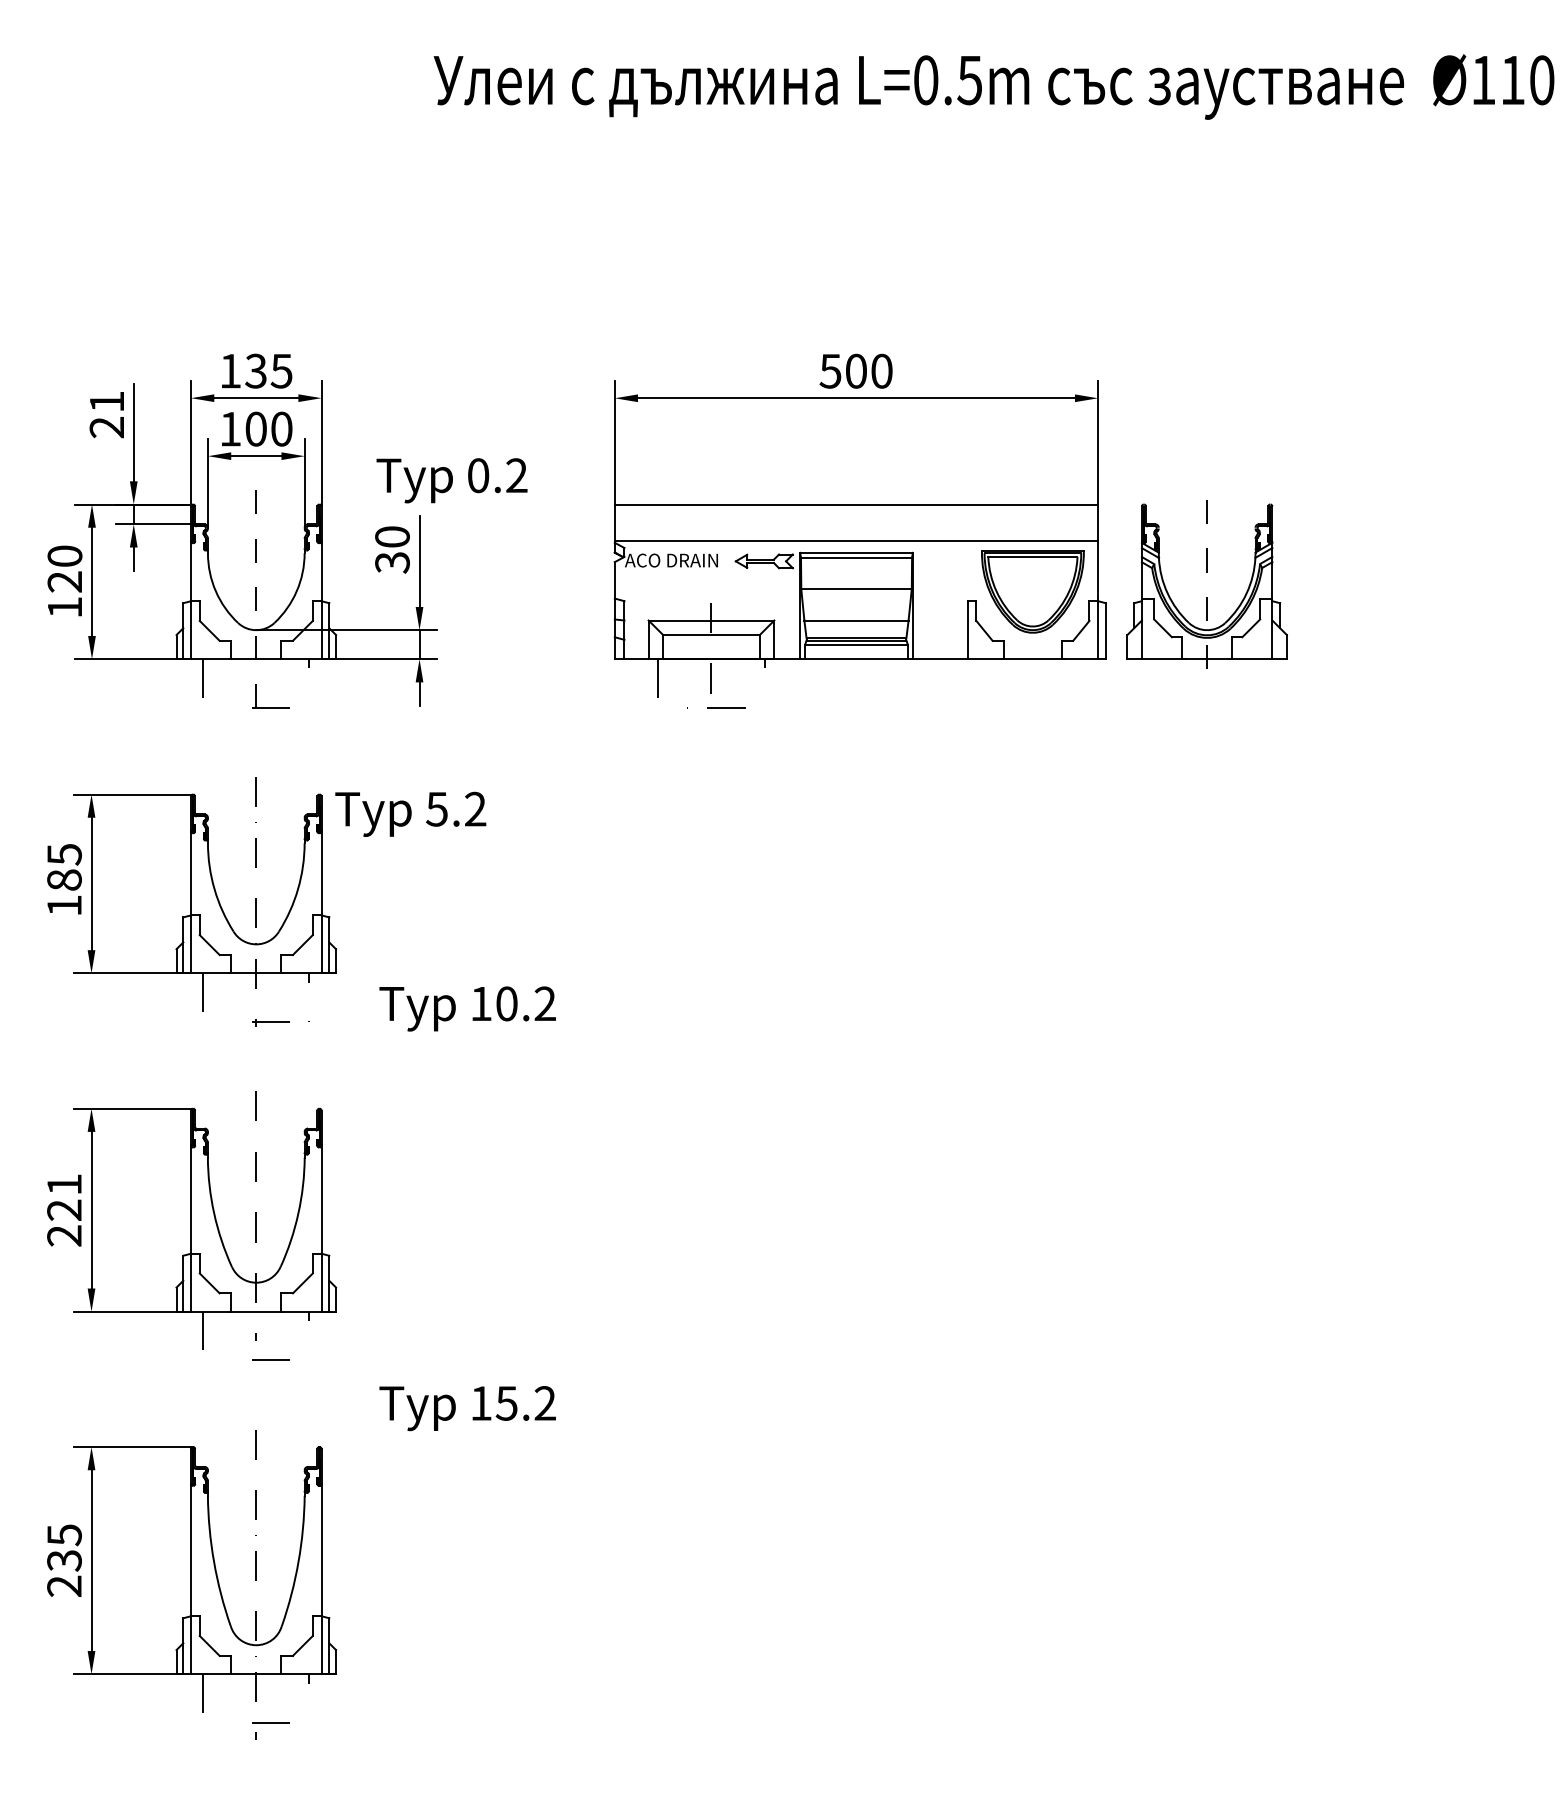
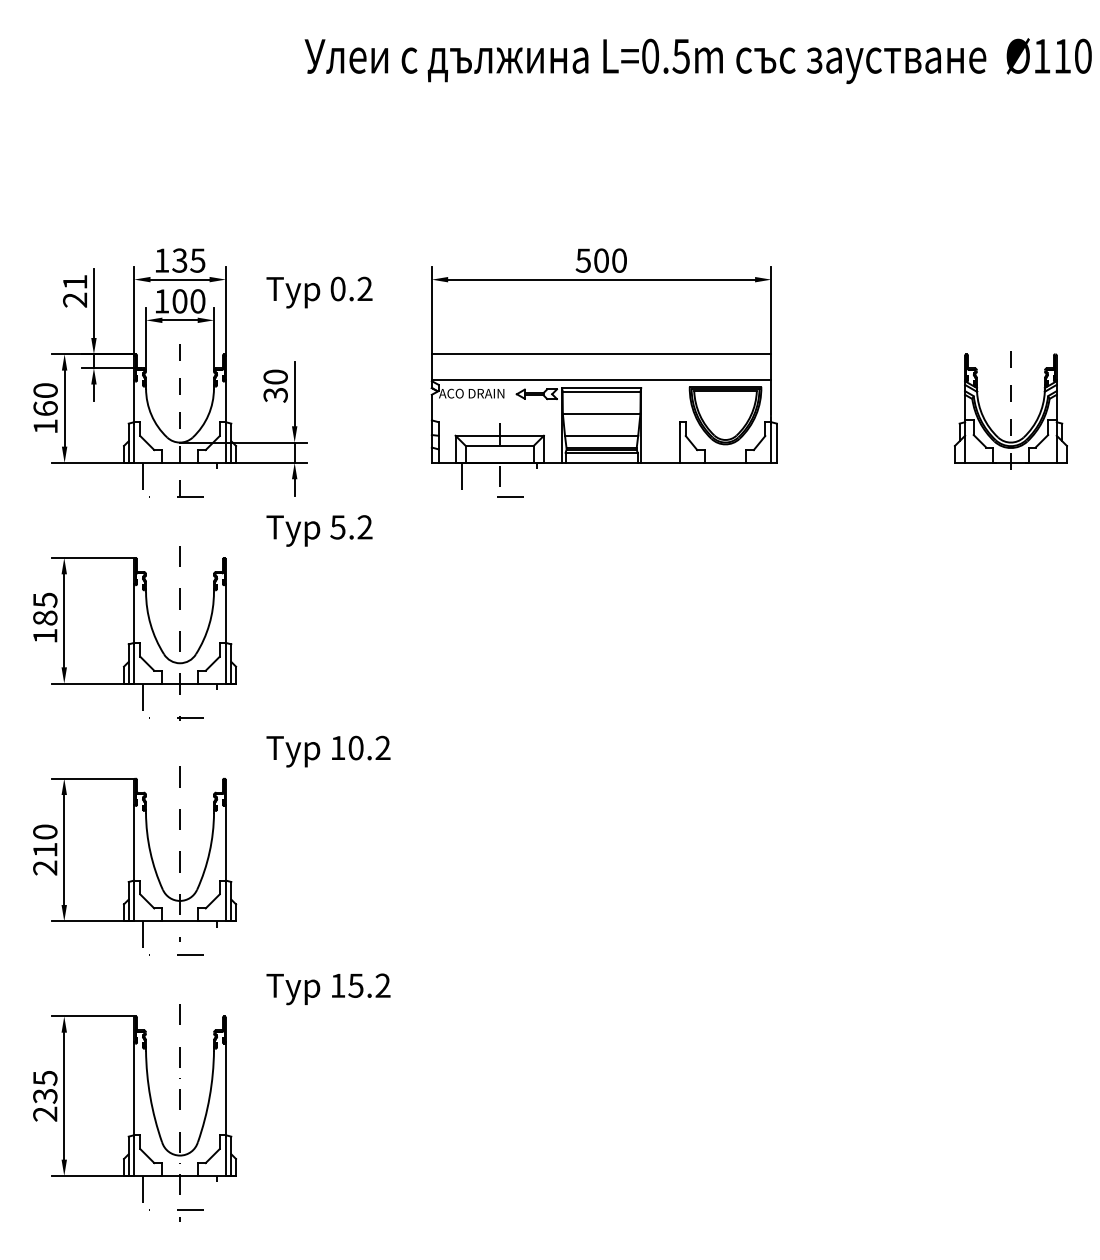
text: (452, 480) -> (319, 292), moved
part: (1206, 571) -> (1010, 401), moved
text: (64, 581) -> (45, 408), 120 -> 160
text: (410, 813) -> (319, 530), moved
text: (467, 1008) -> (328, 751), moved
text: (64, 1196) -> (45, 840), 221 -> 210

